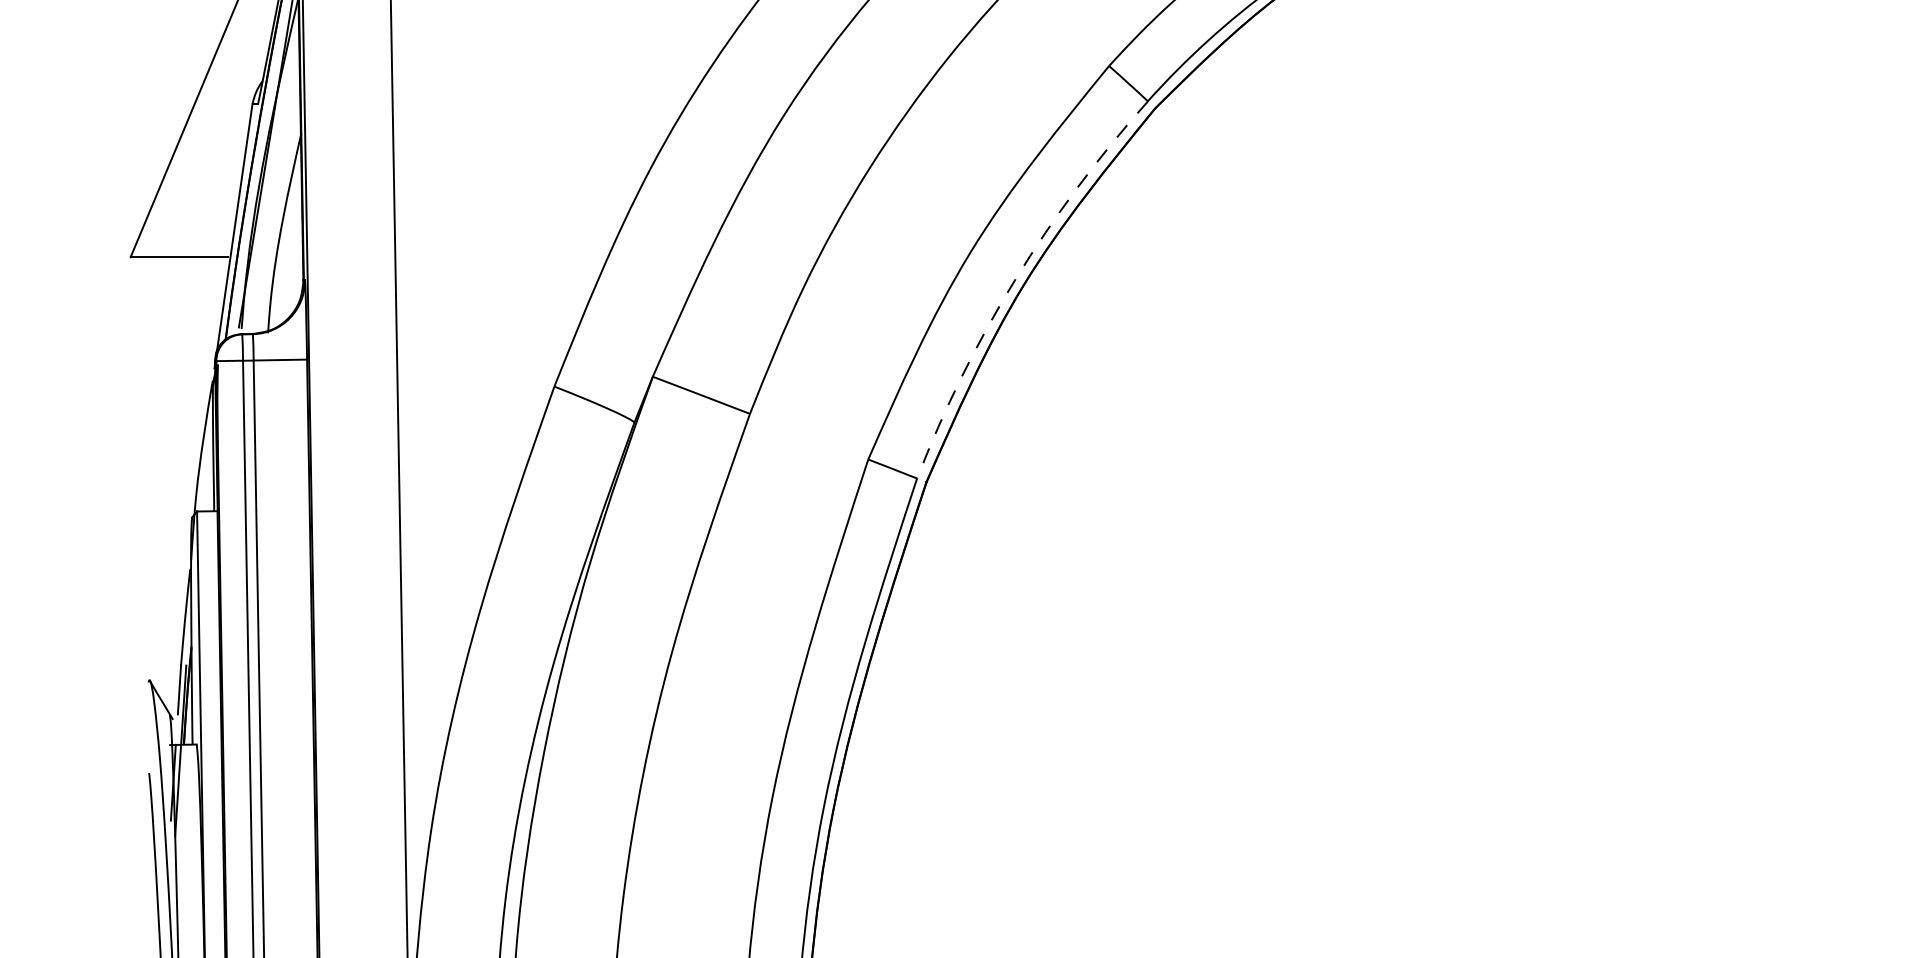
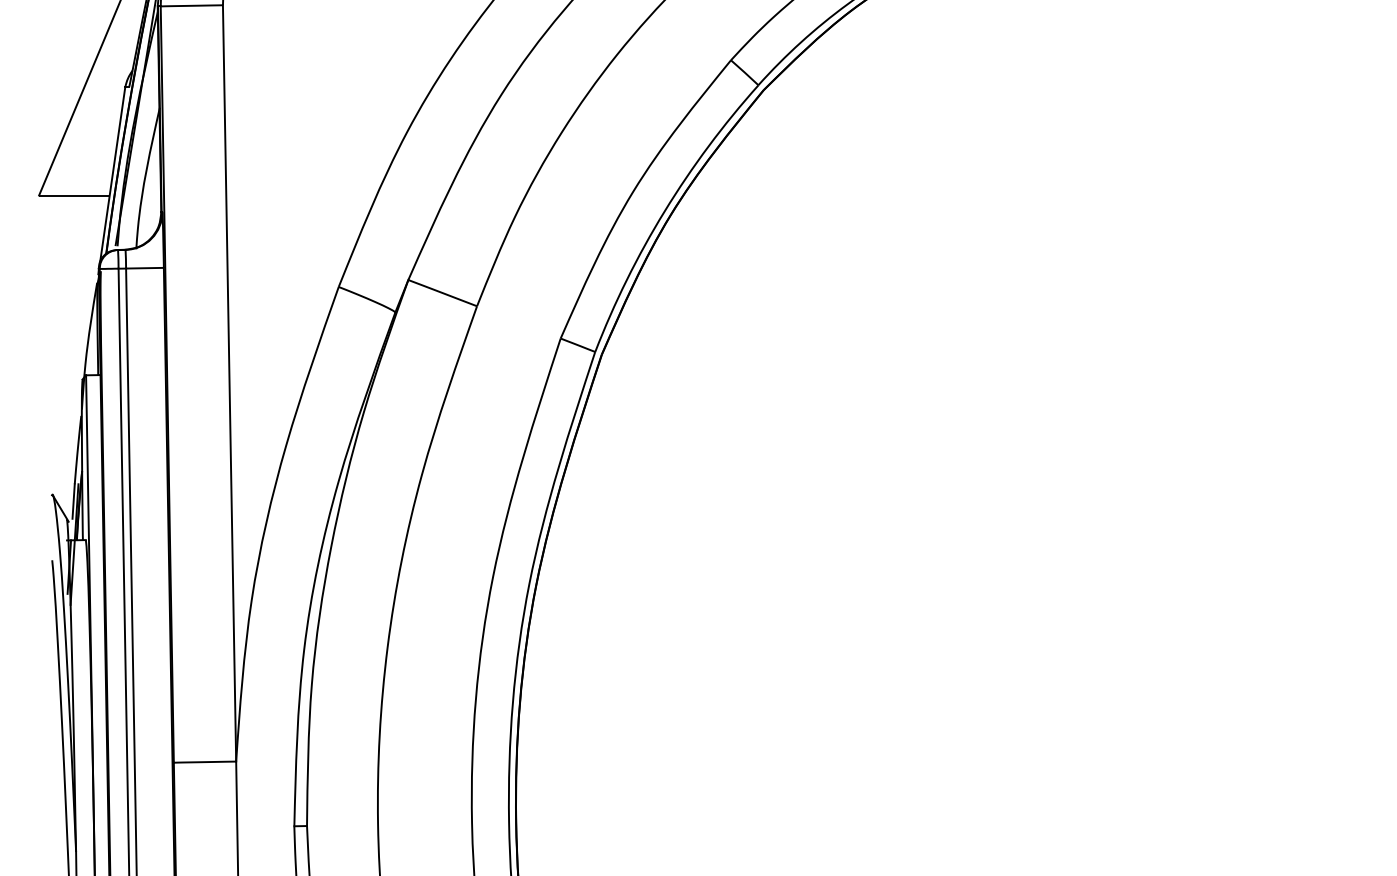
arc: (1015, 279) -> (664, 211), dashed -> solid

